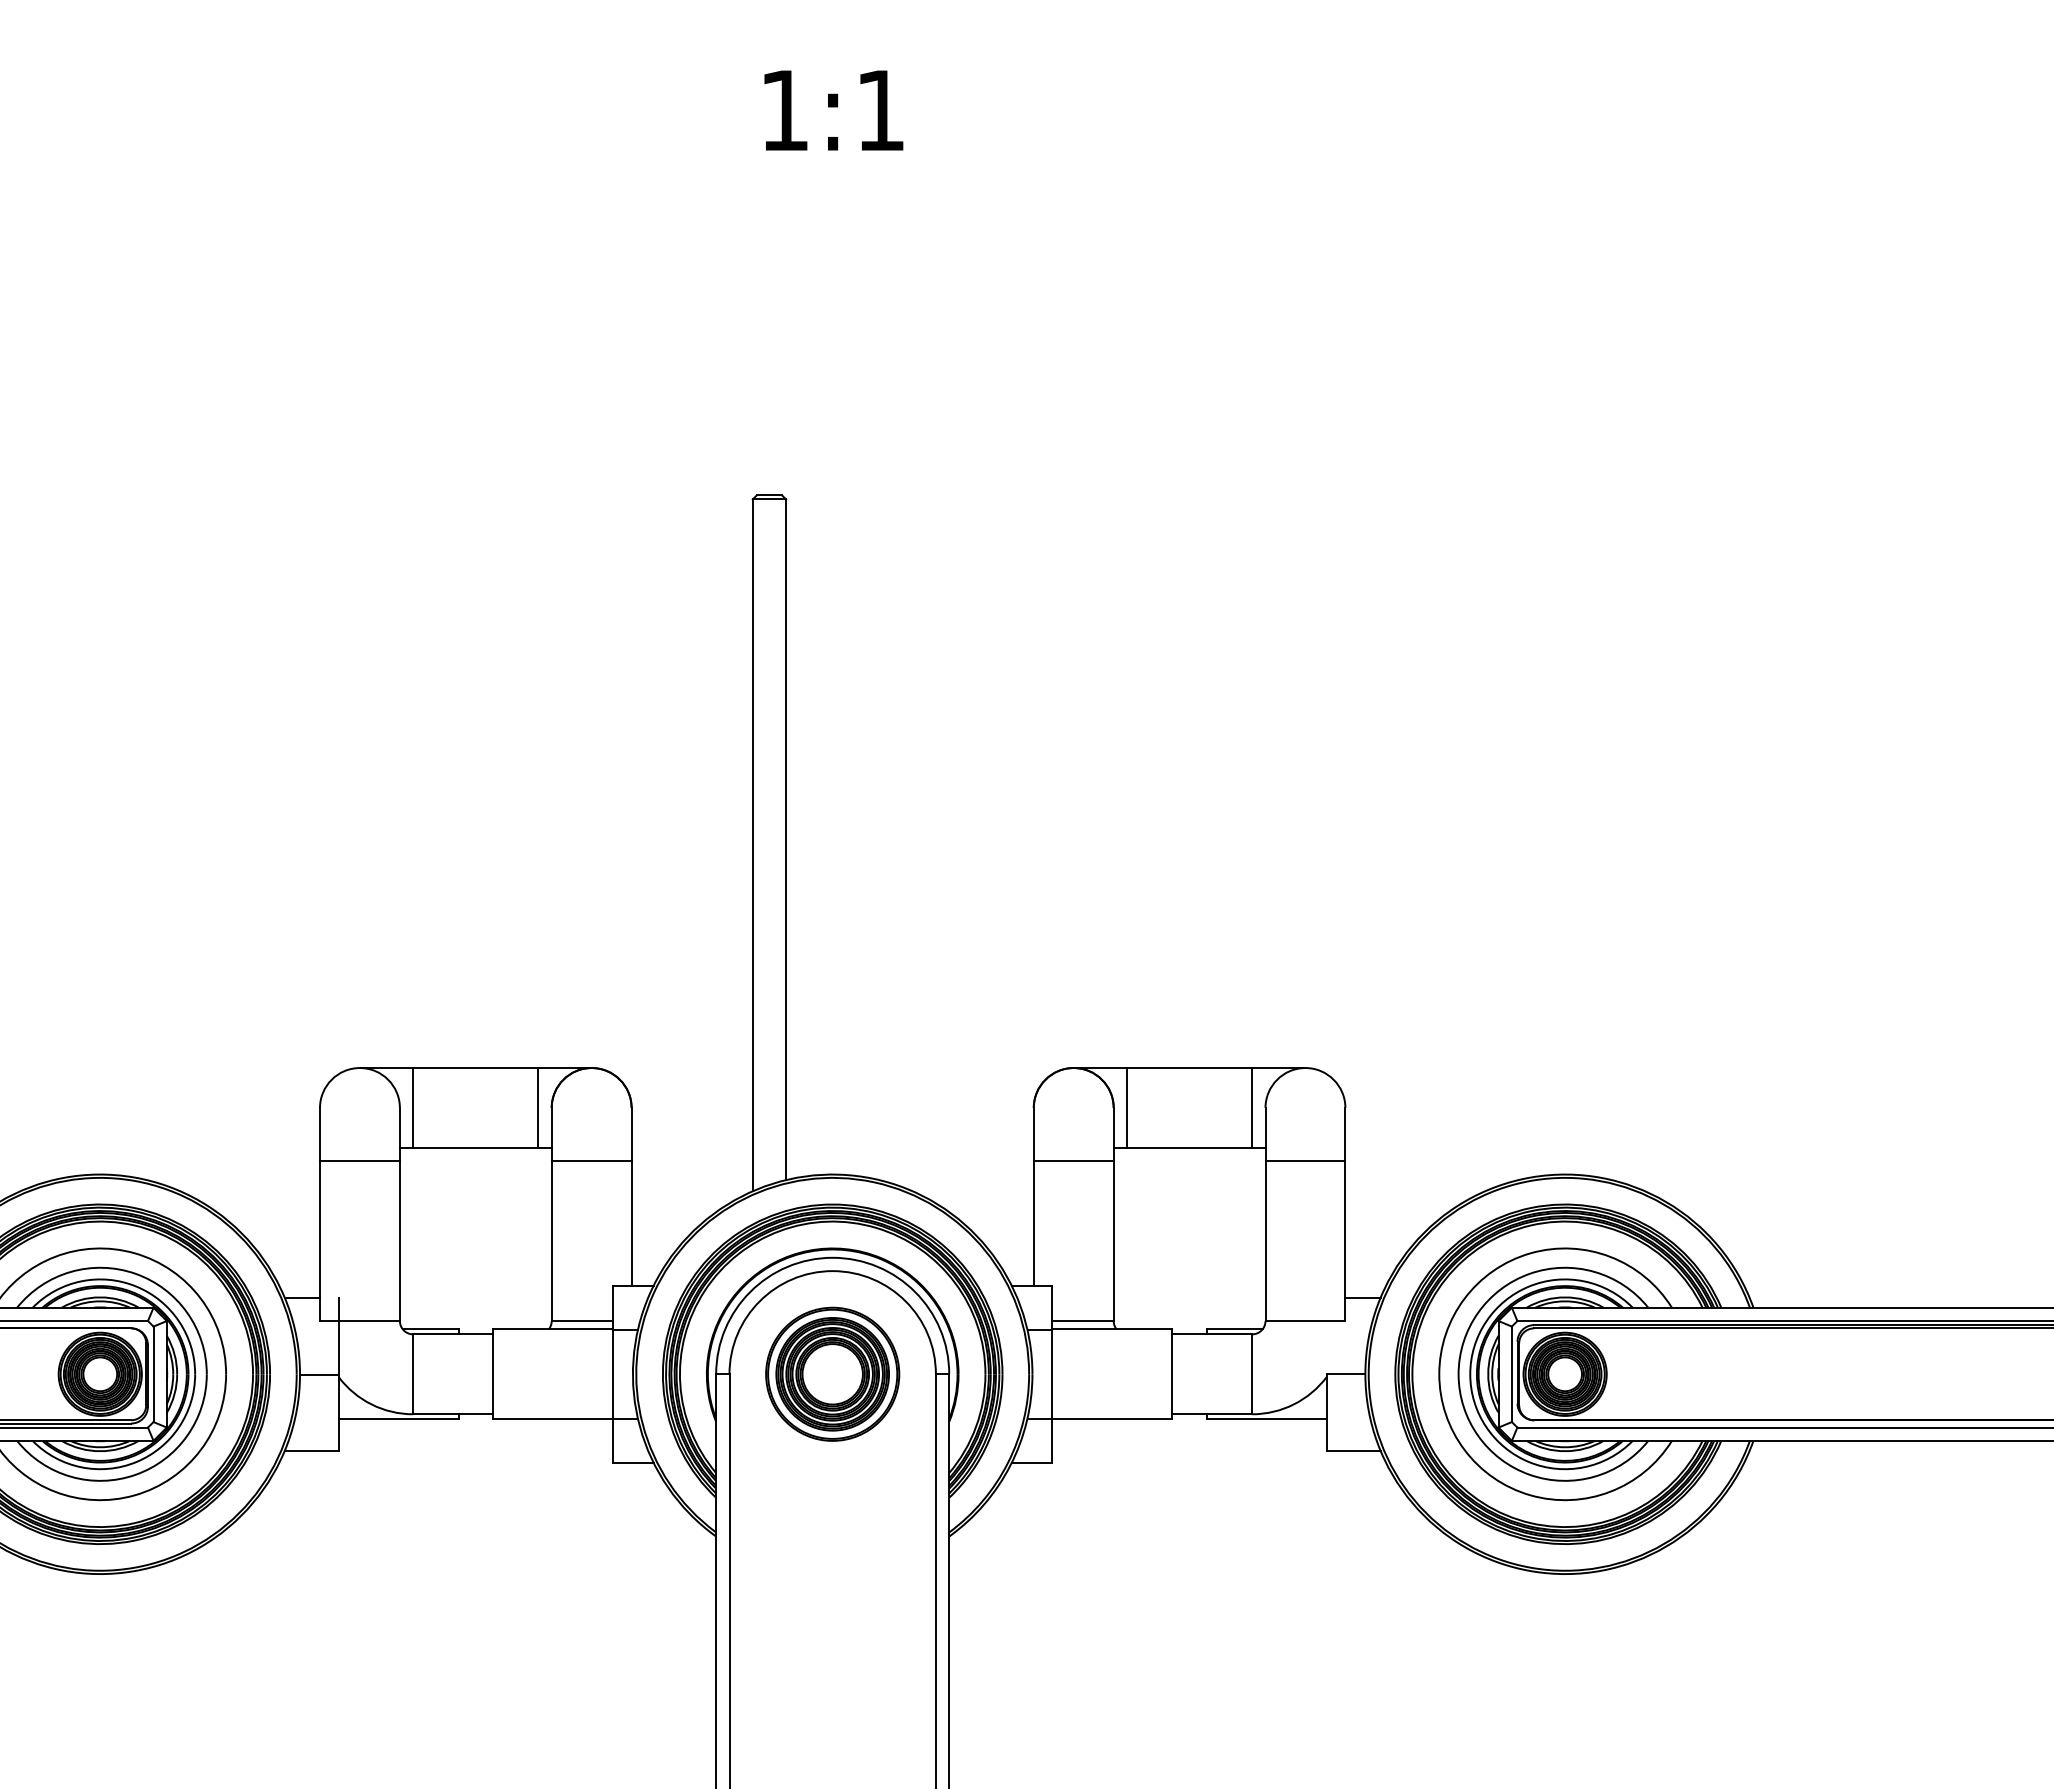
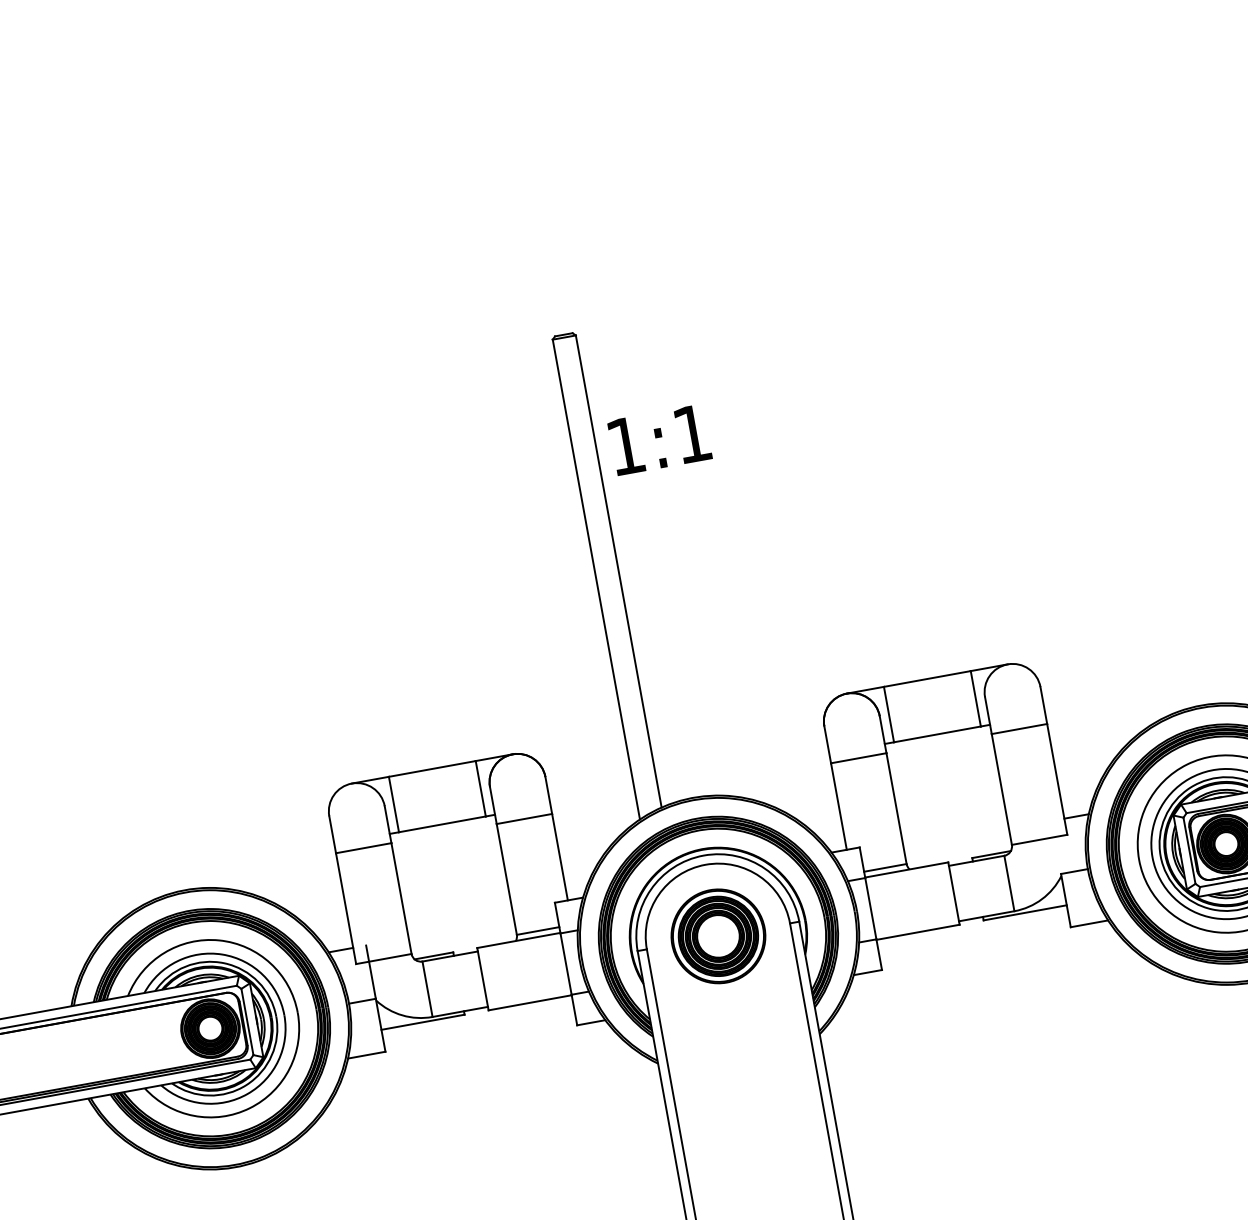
text: (833, 110) -> (659, 439), moved

